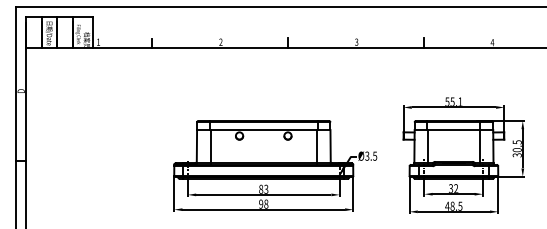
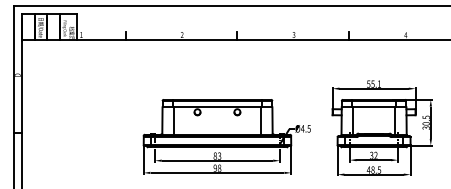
text: (367, 155) -> (302, 128), Ø3.5 -> Ø4.5

